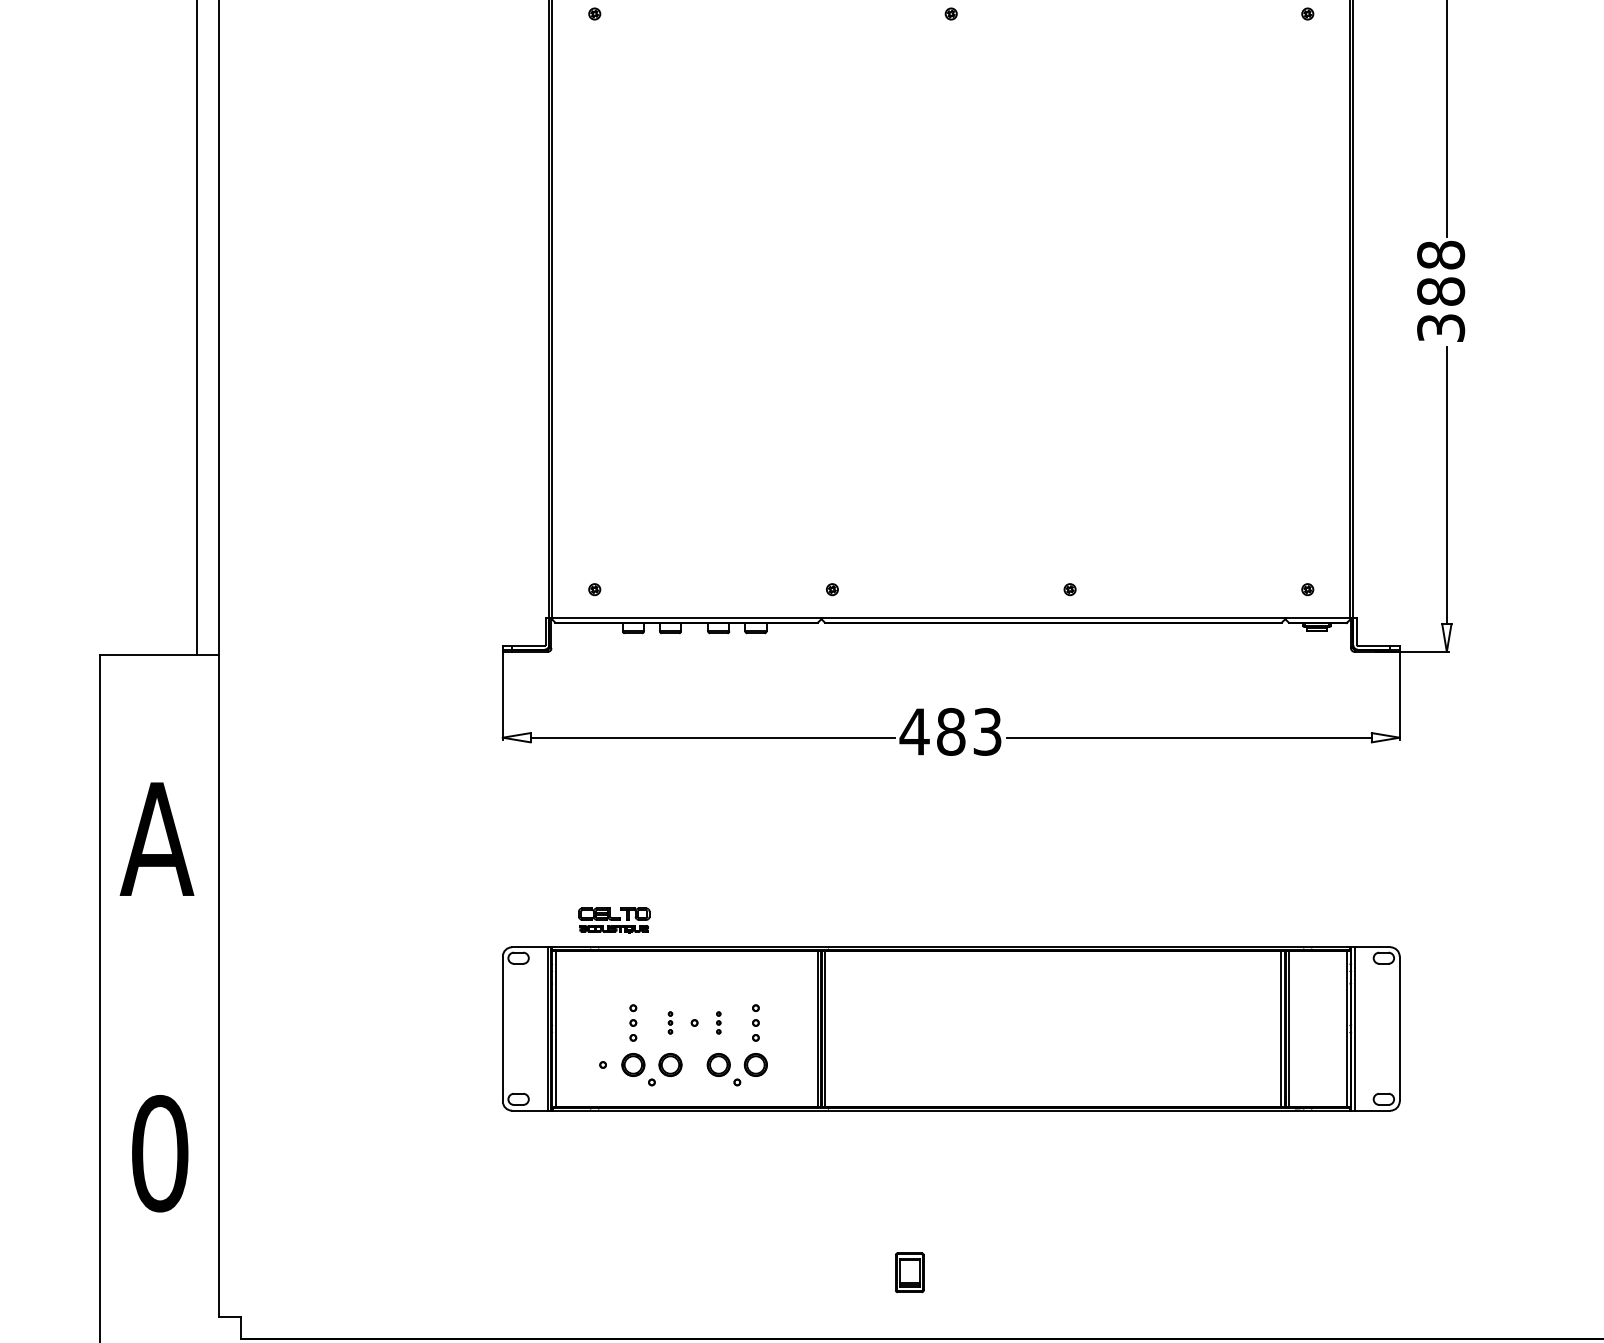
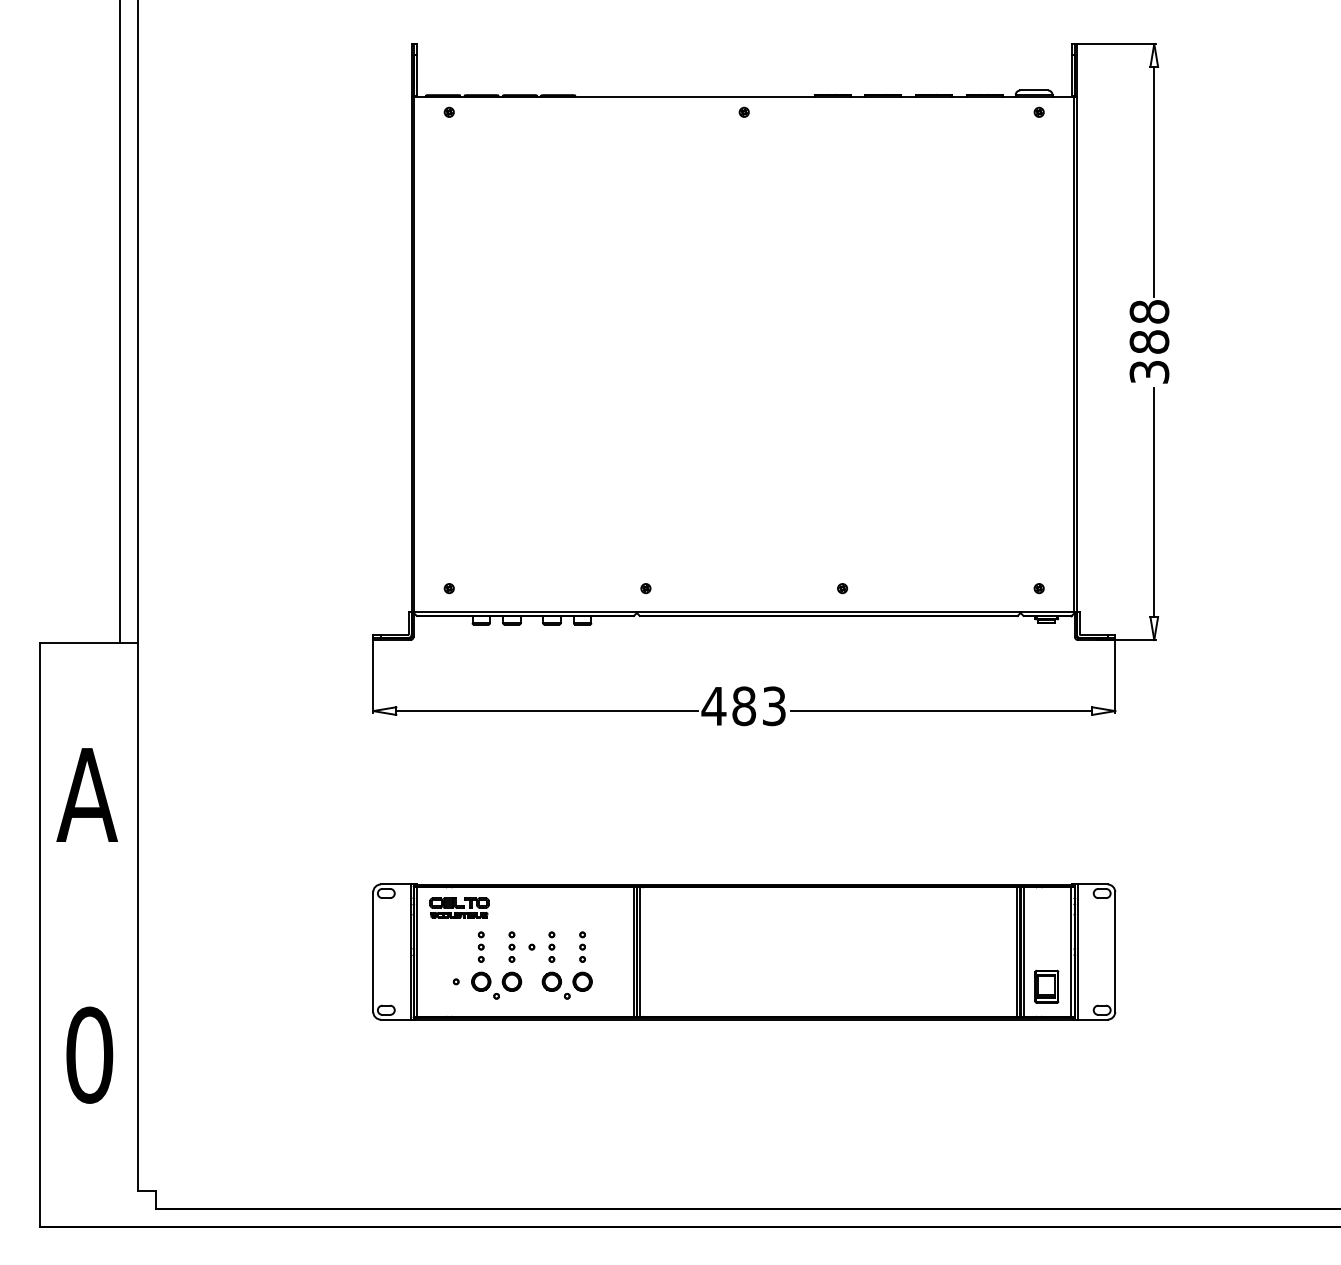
part: (614, 919) -> (459, 907), moved
part: (669, 1022) -> (511, 946), size x1.67
part: (718, 1022) -> (551, 946), size x1.67
part: (909, 1272) -> (1046, 986), moved

